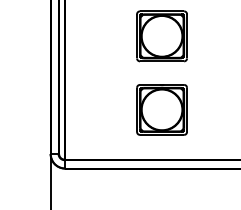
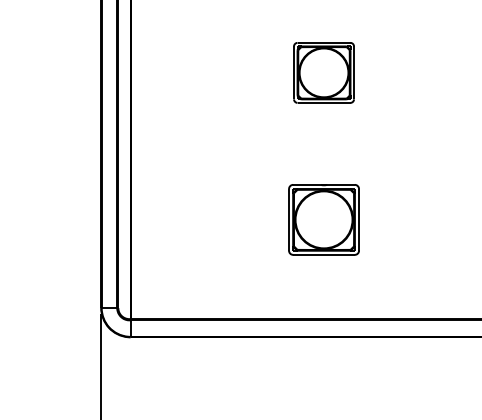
part: (161, 36) -> (322, 73), size x0.6
part: (161, 109) -> (322, 218), size x0.7

